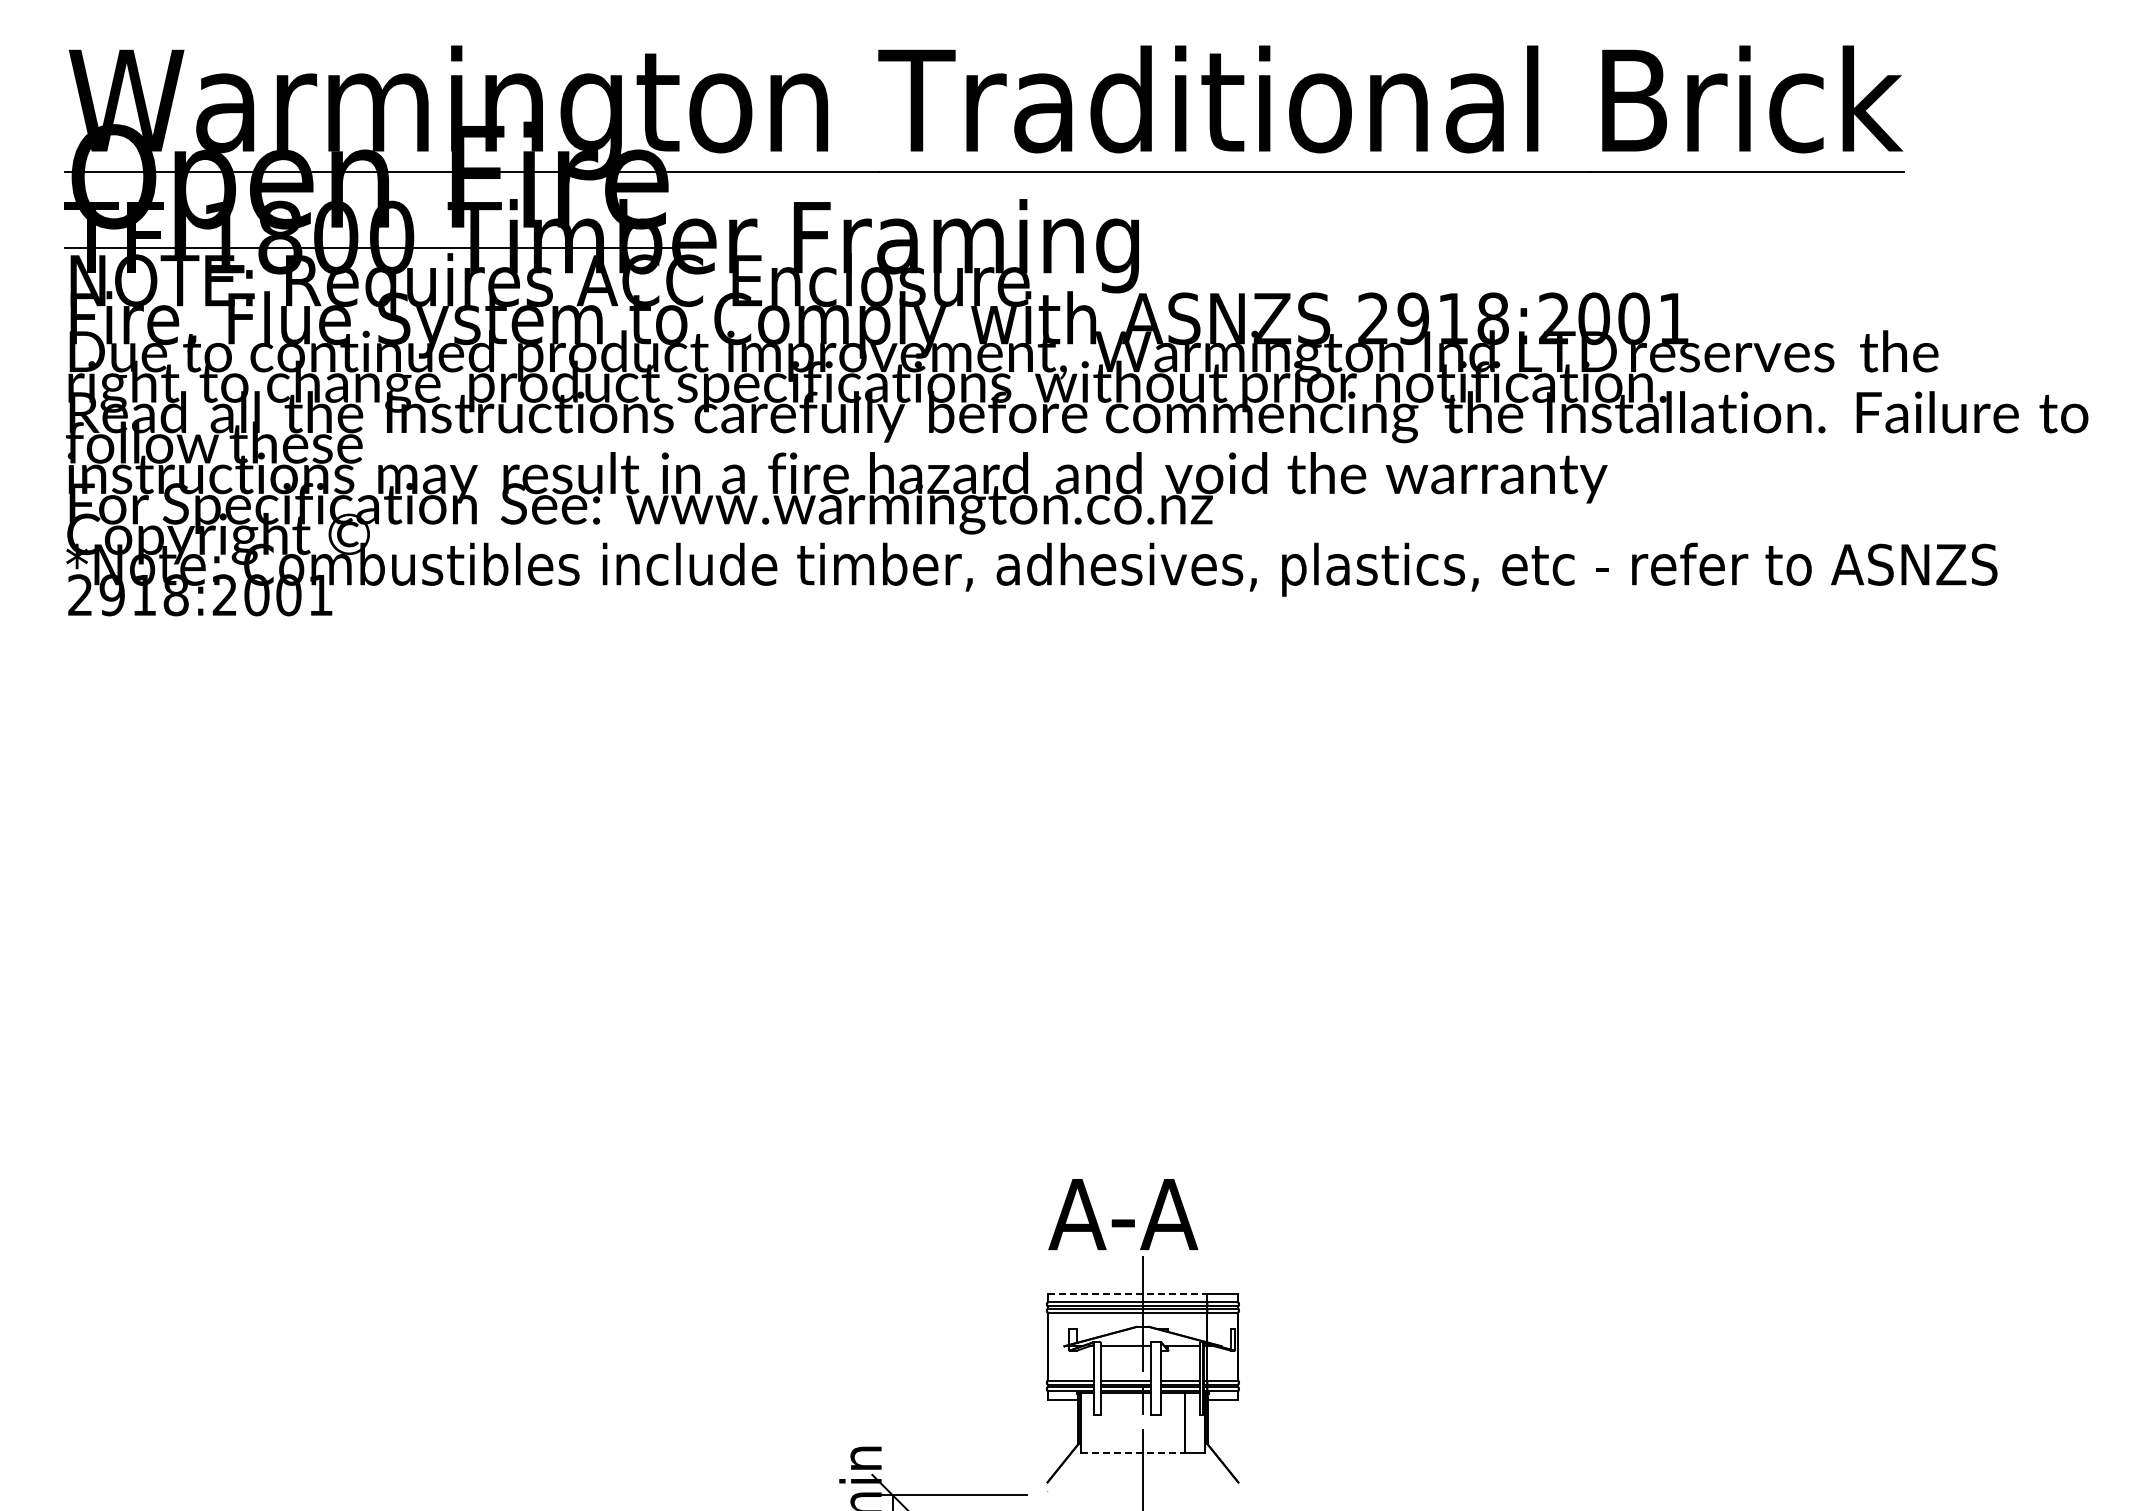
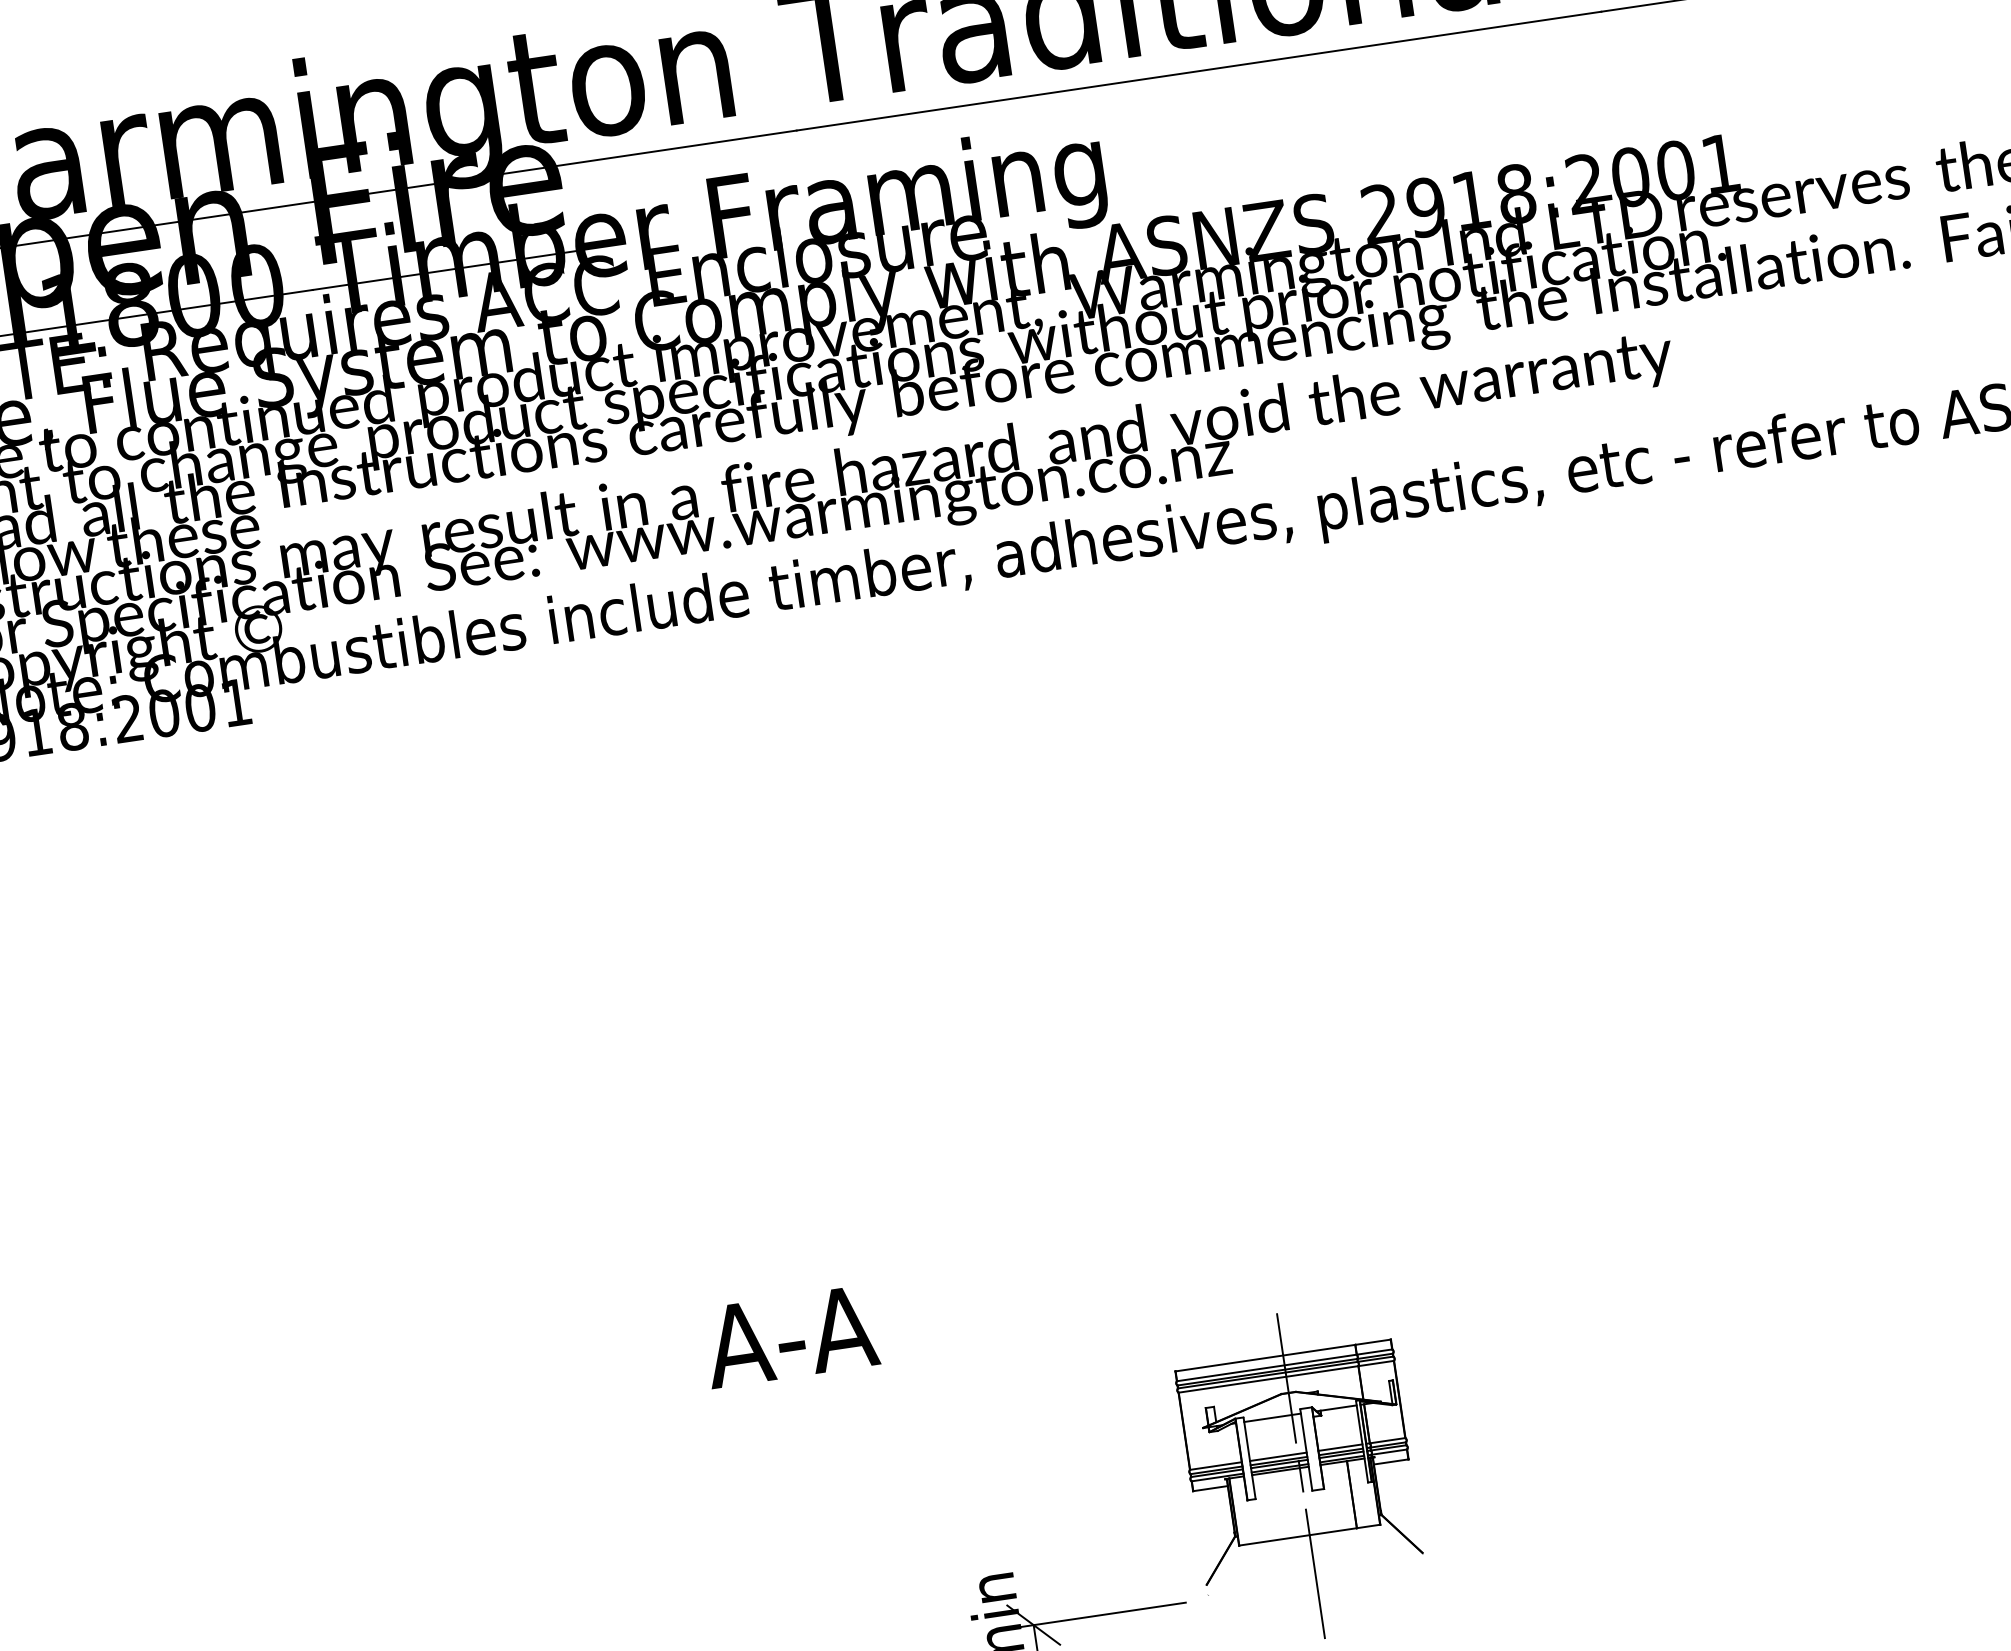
text: (1123, 1214) -> (790, 1336), moved
line: (1127, 1293) -> (1265, 1357), dashed -> solid
line: (1132, 1452) -> (1297, 1536), dashed -> solid

